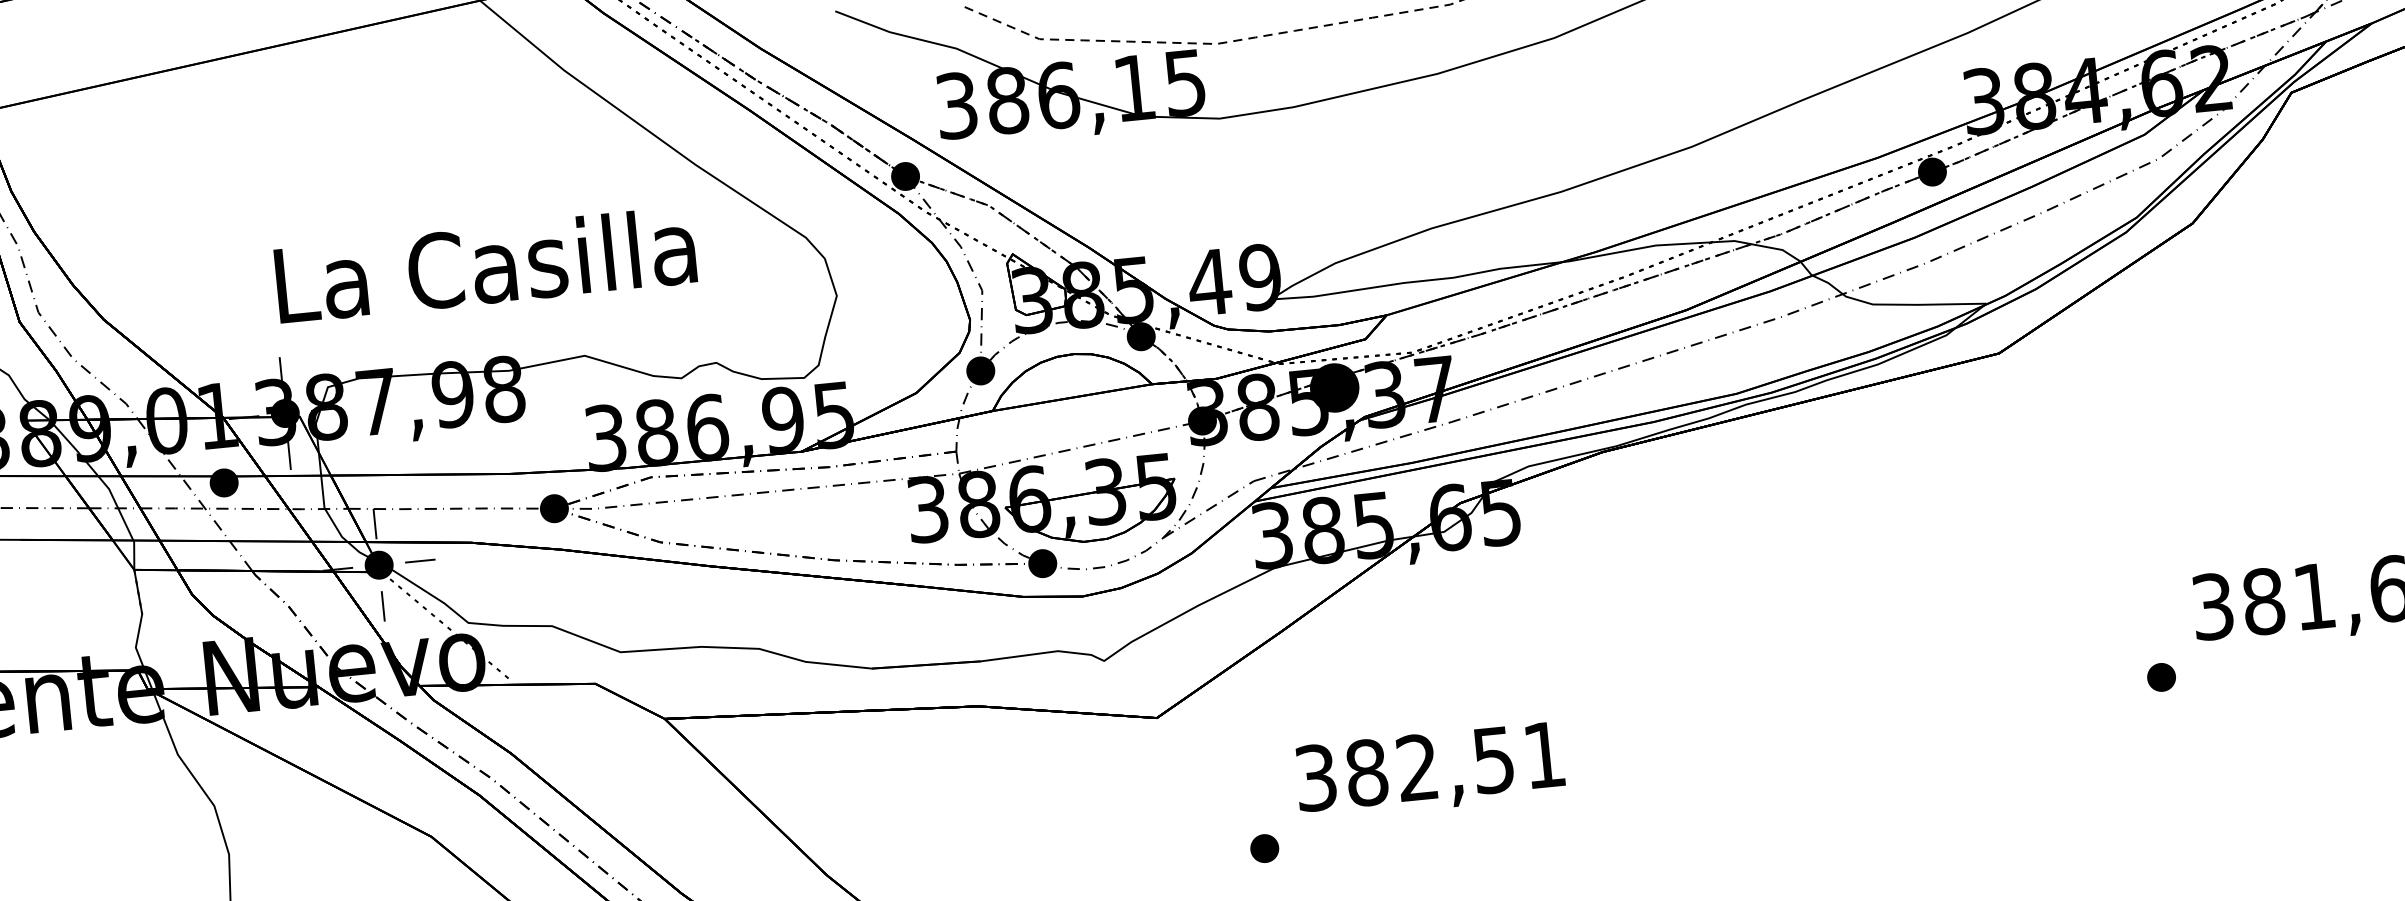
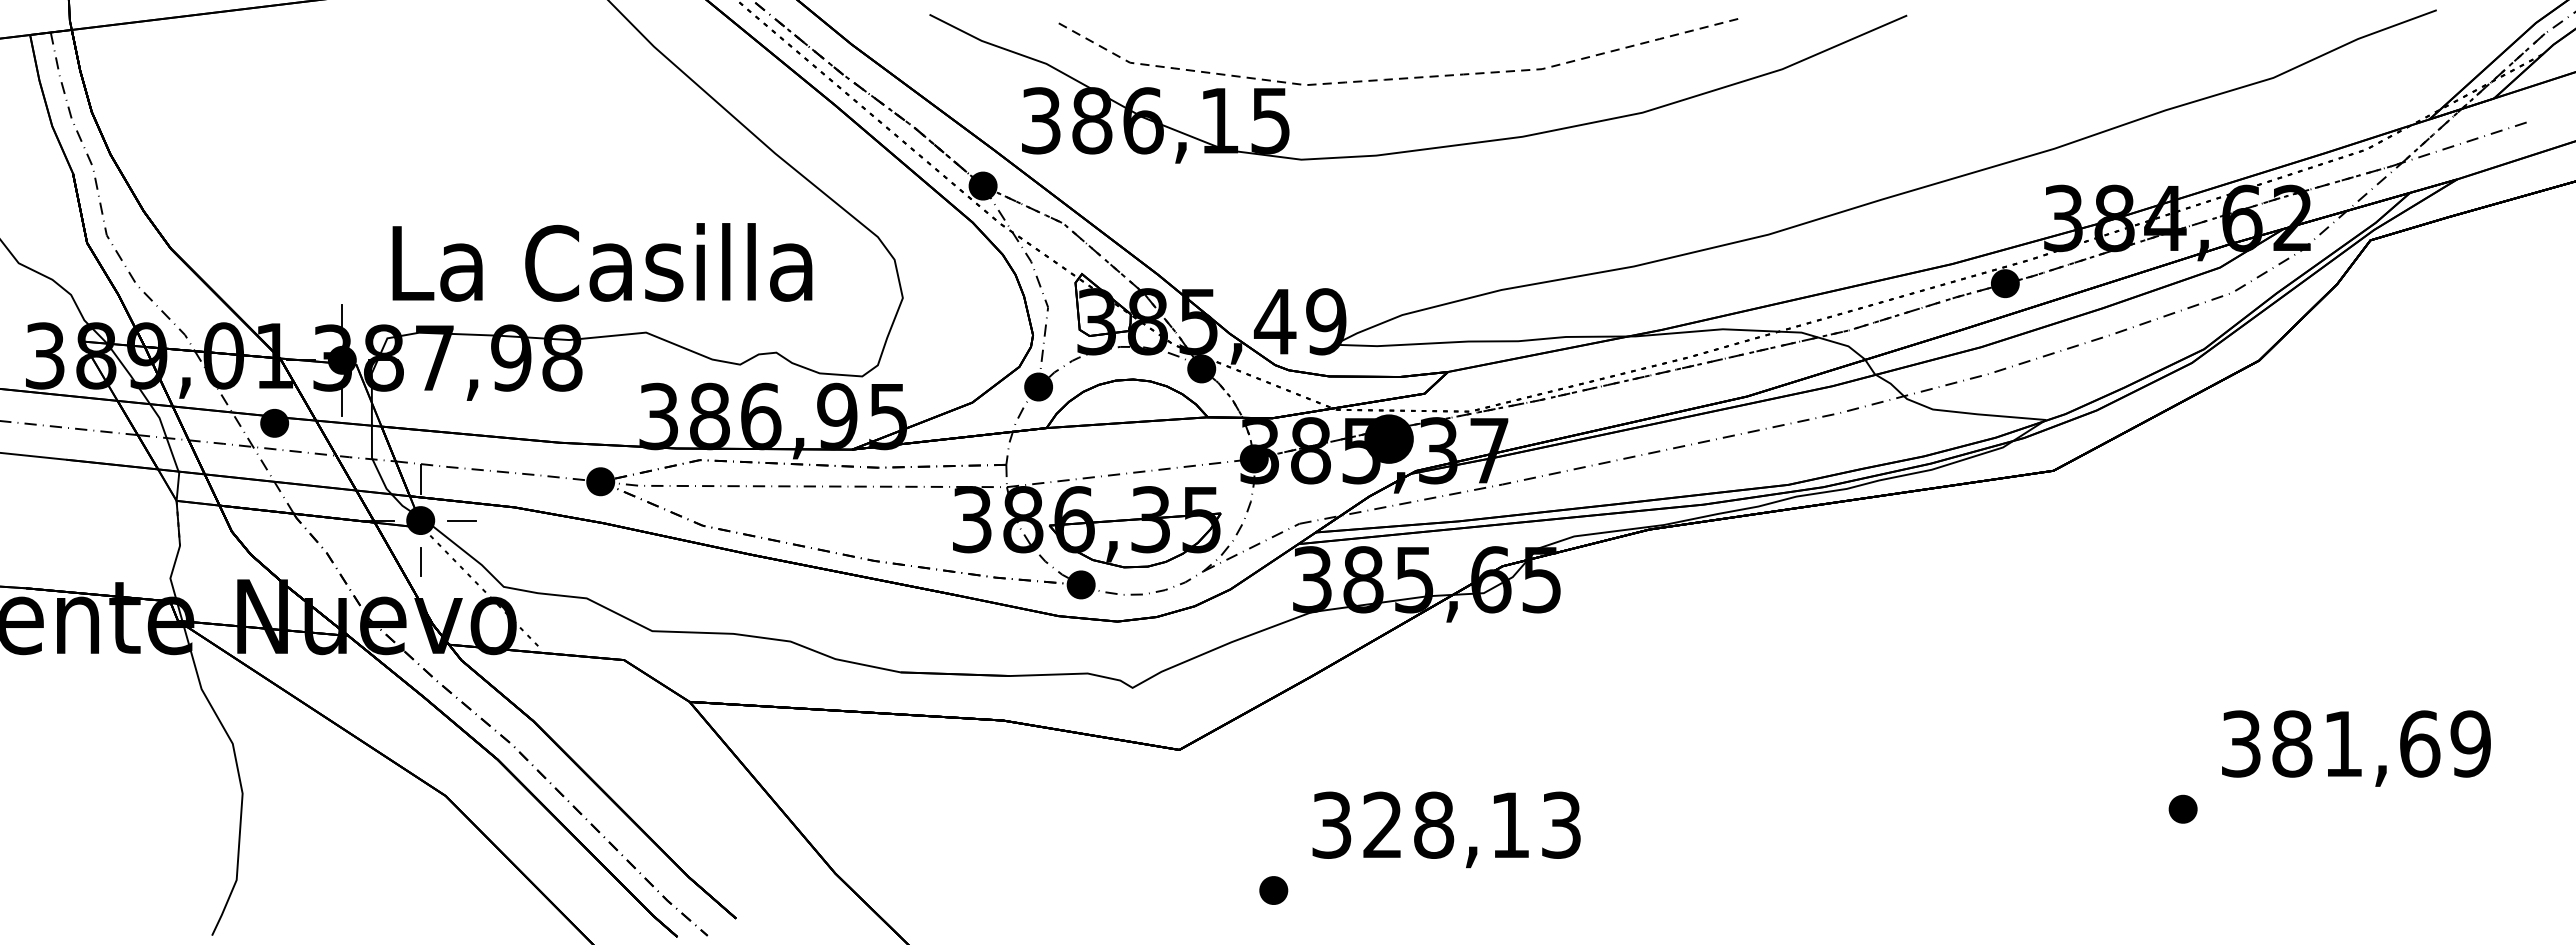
text: (485, 265) -> (602, 262), moved
text: (1454, 763) -> (1471, 824), 382,51 -> 328,13

